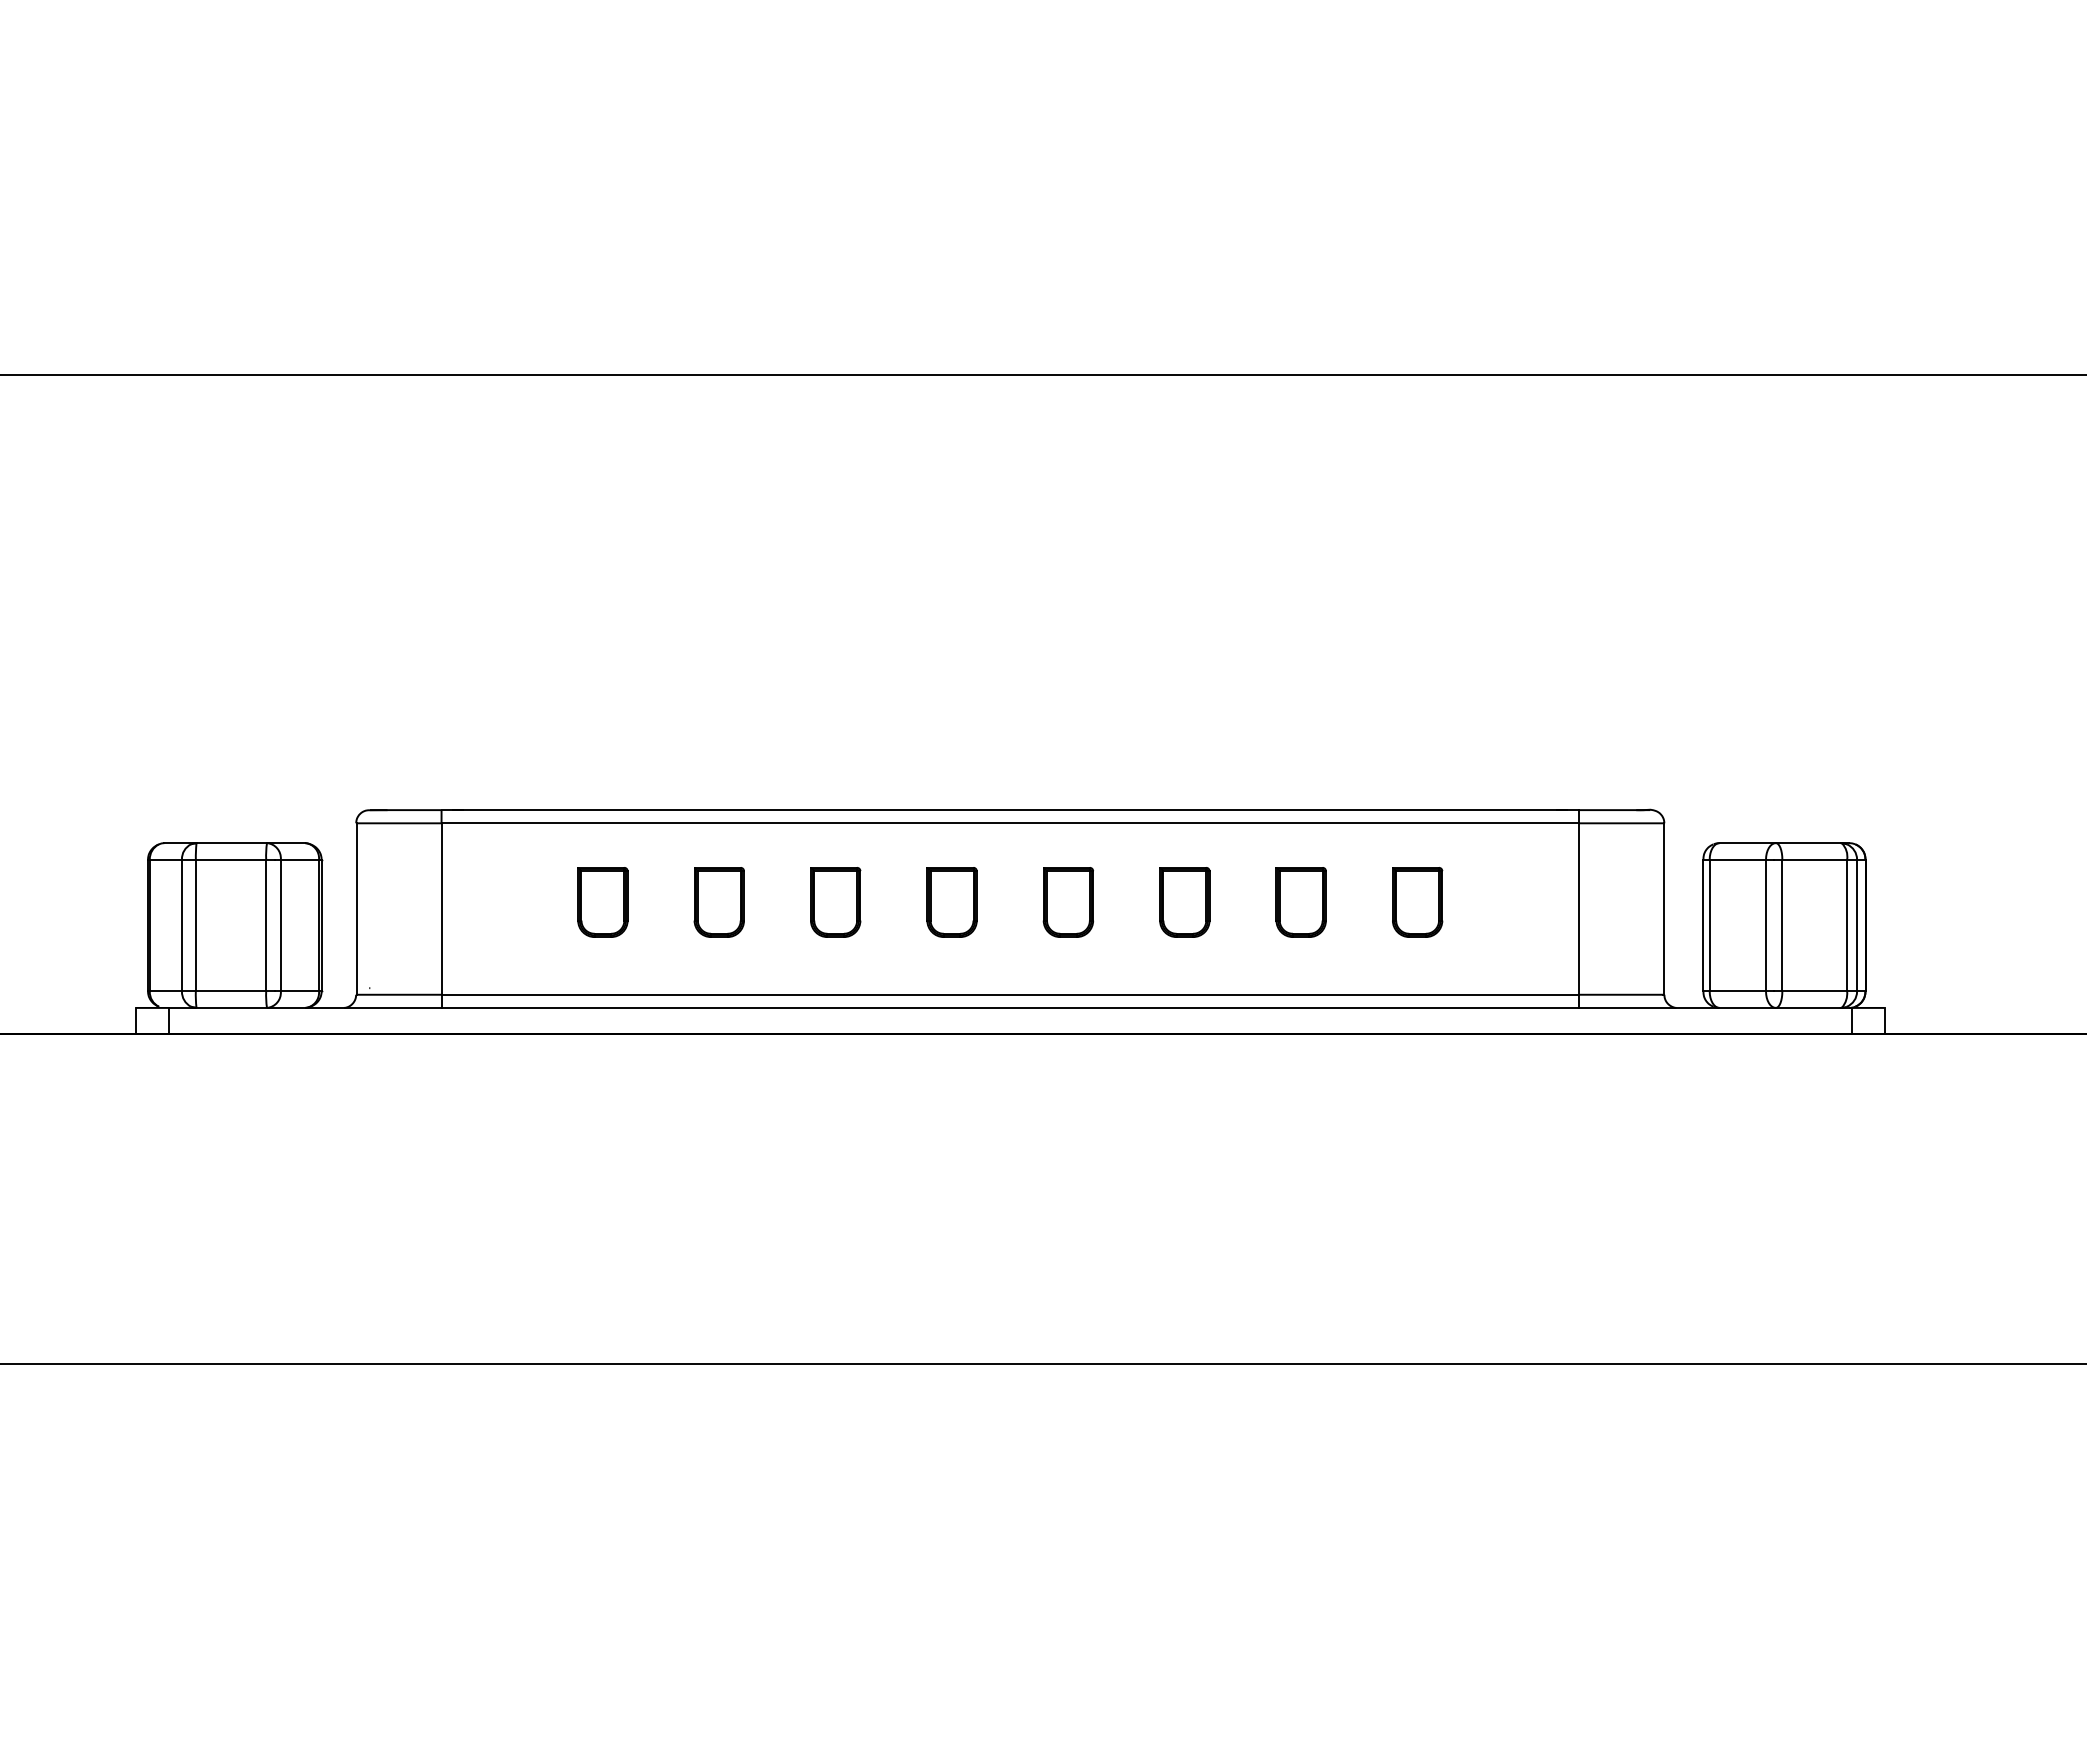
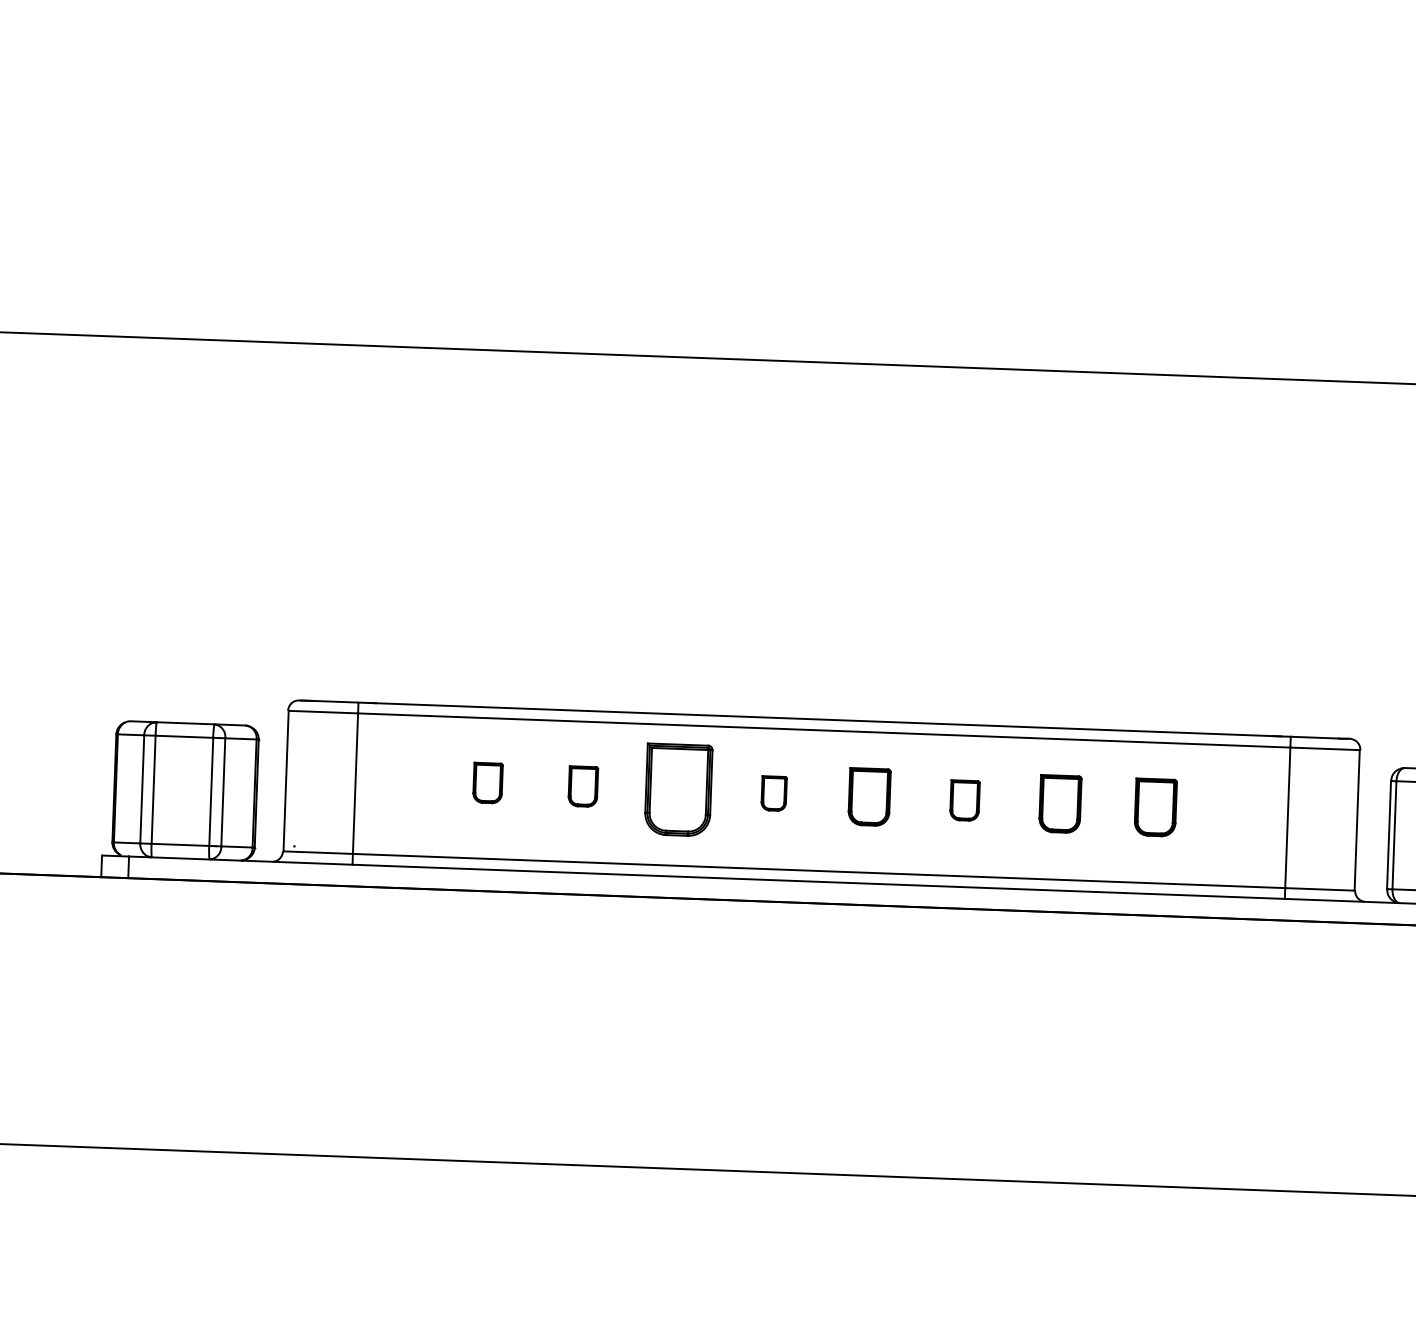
part: (602, 902) -> (487, 783), size x0.7
part: (718, 902) -> (582, 786), size x0.7
part: (835, 902) -> (678, 790), size x1.6
part: (951, 902) -> (773, 793), size x0.6
part: (1184, 902) -> (964, 800), size x0.7

